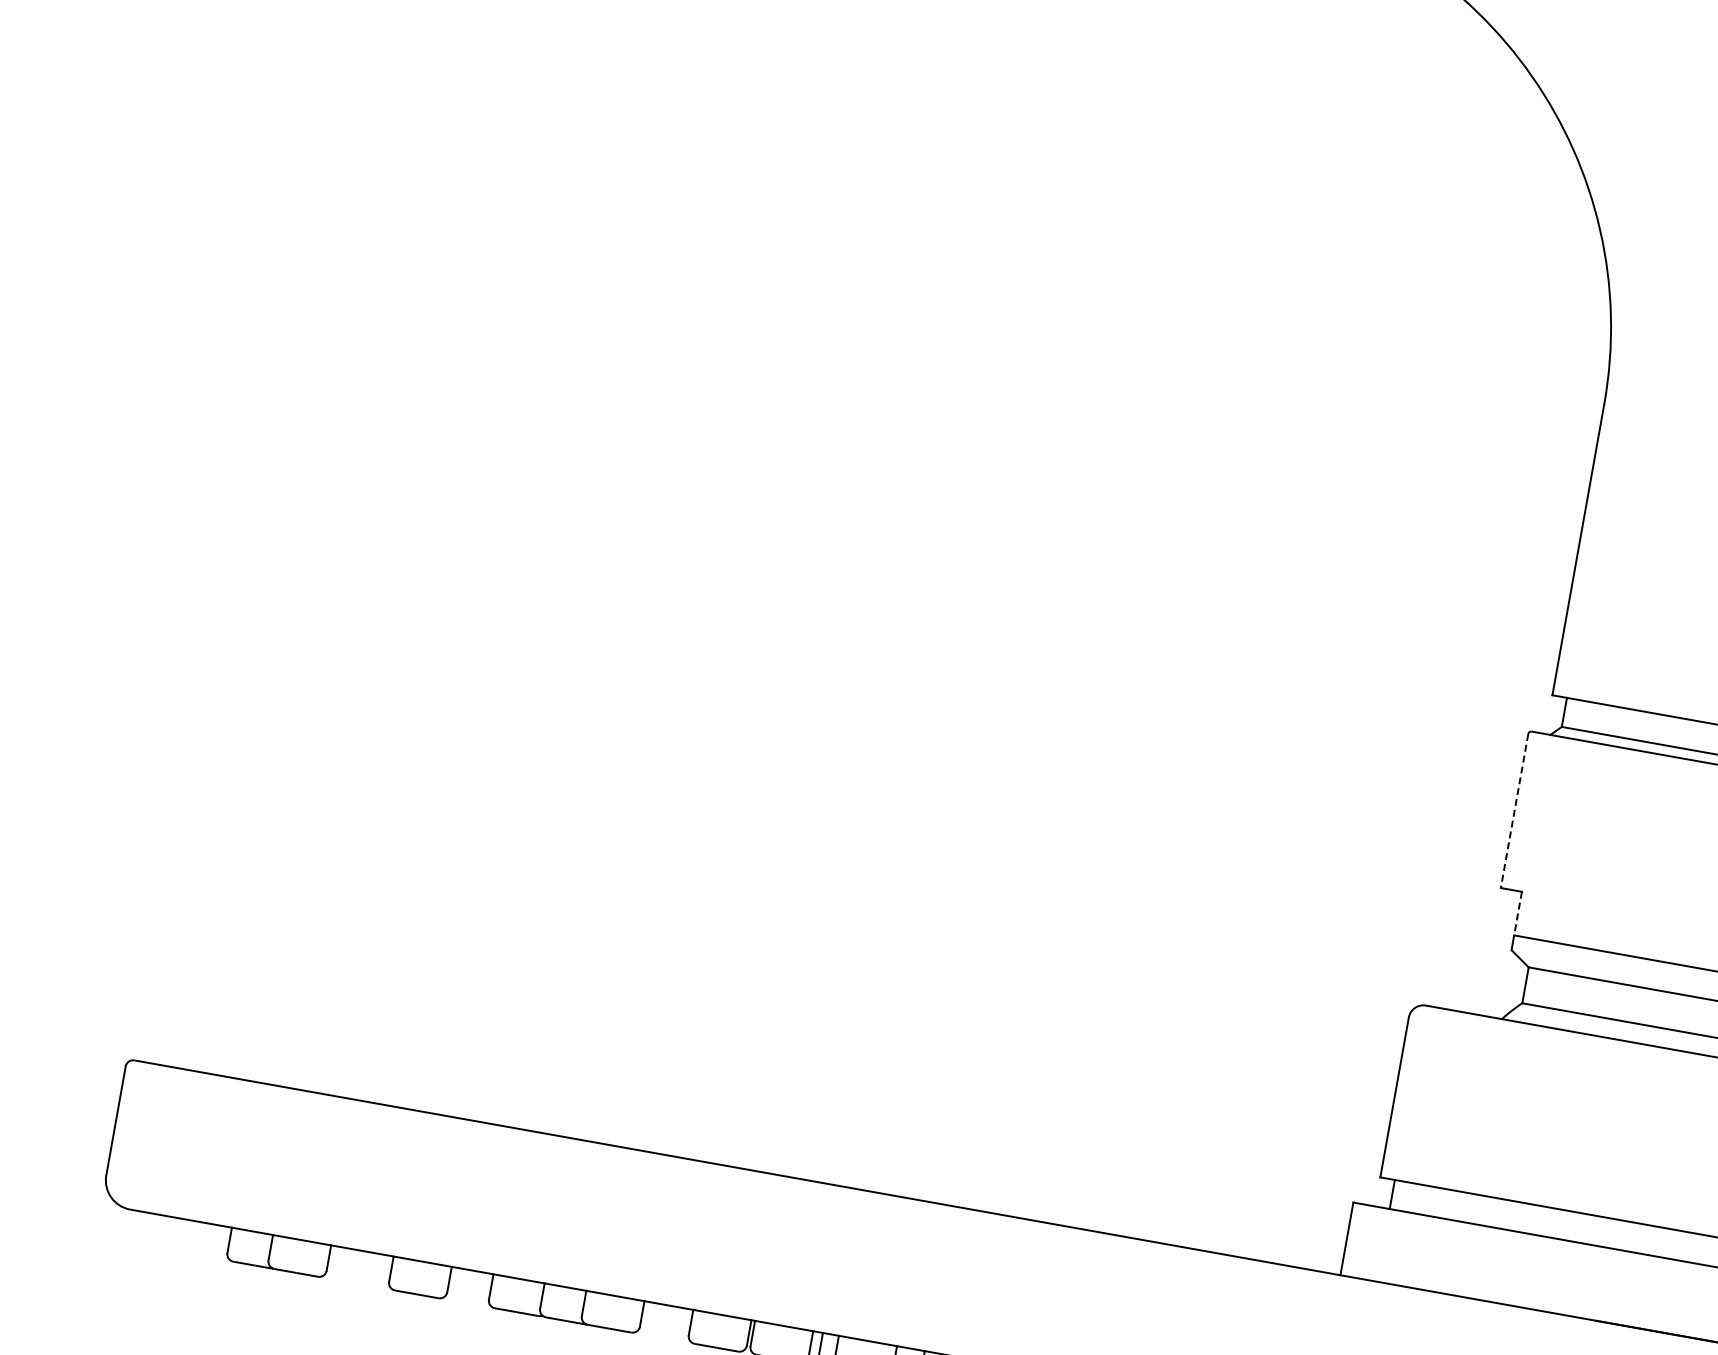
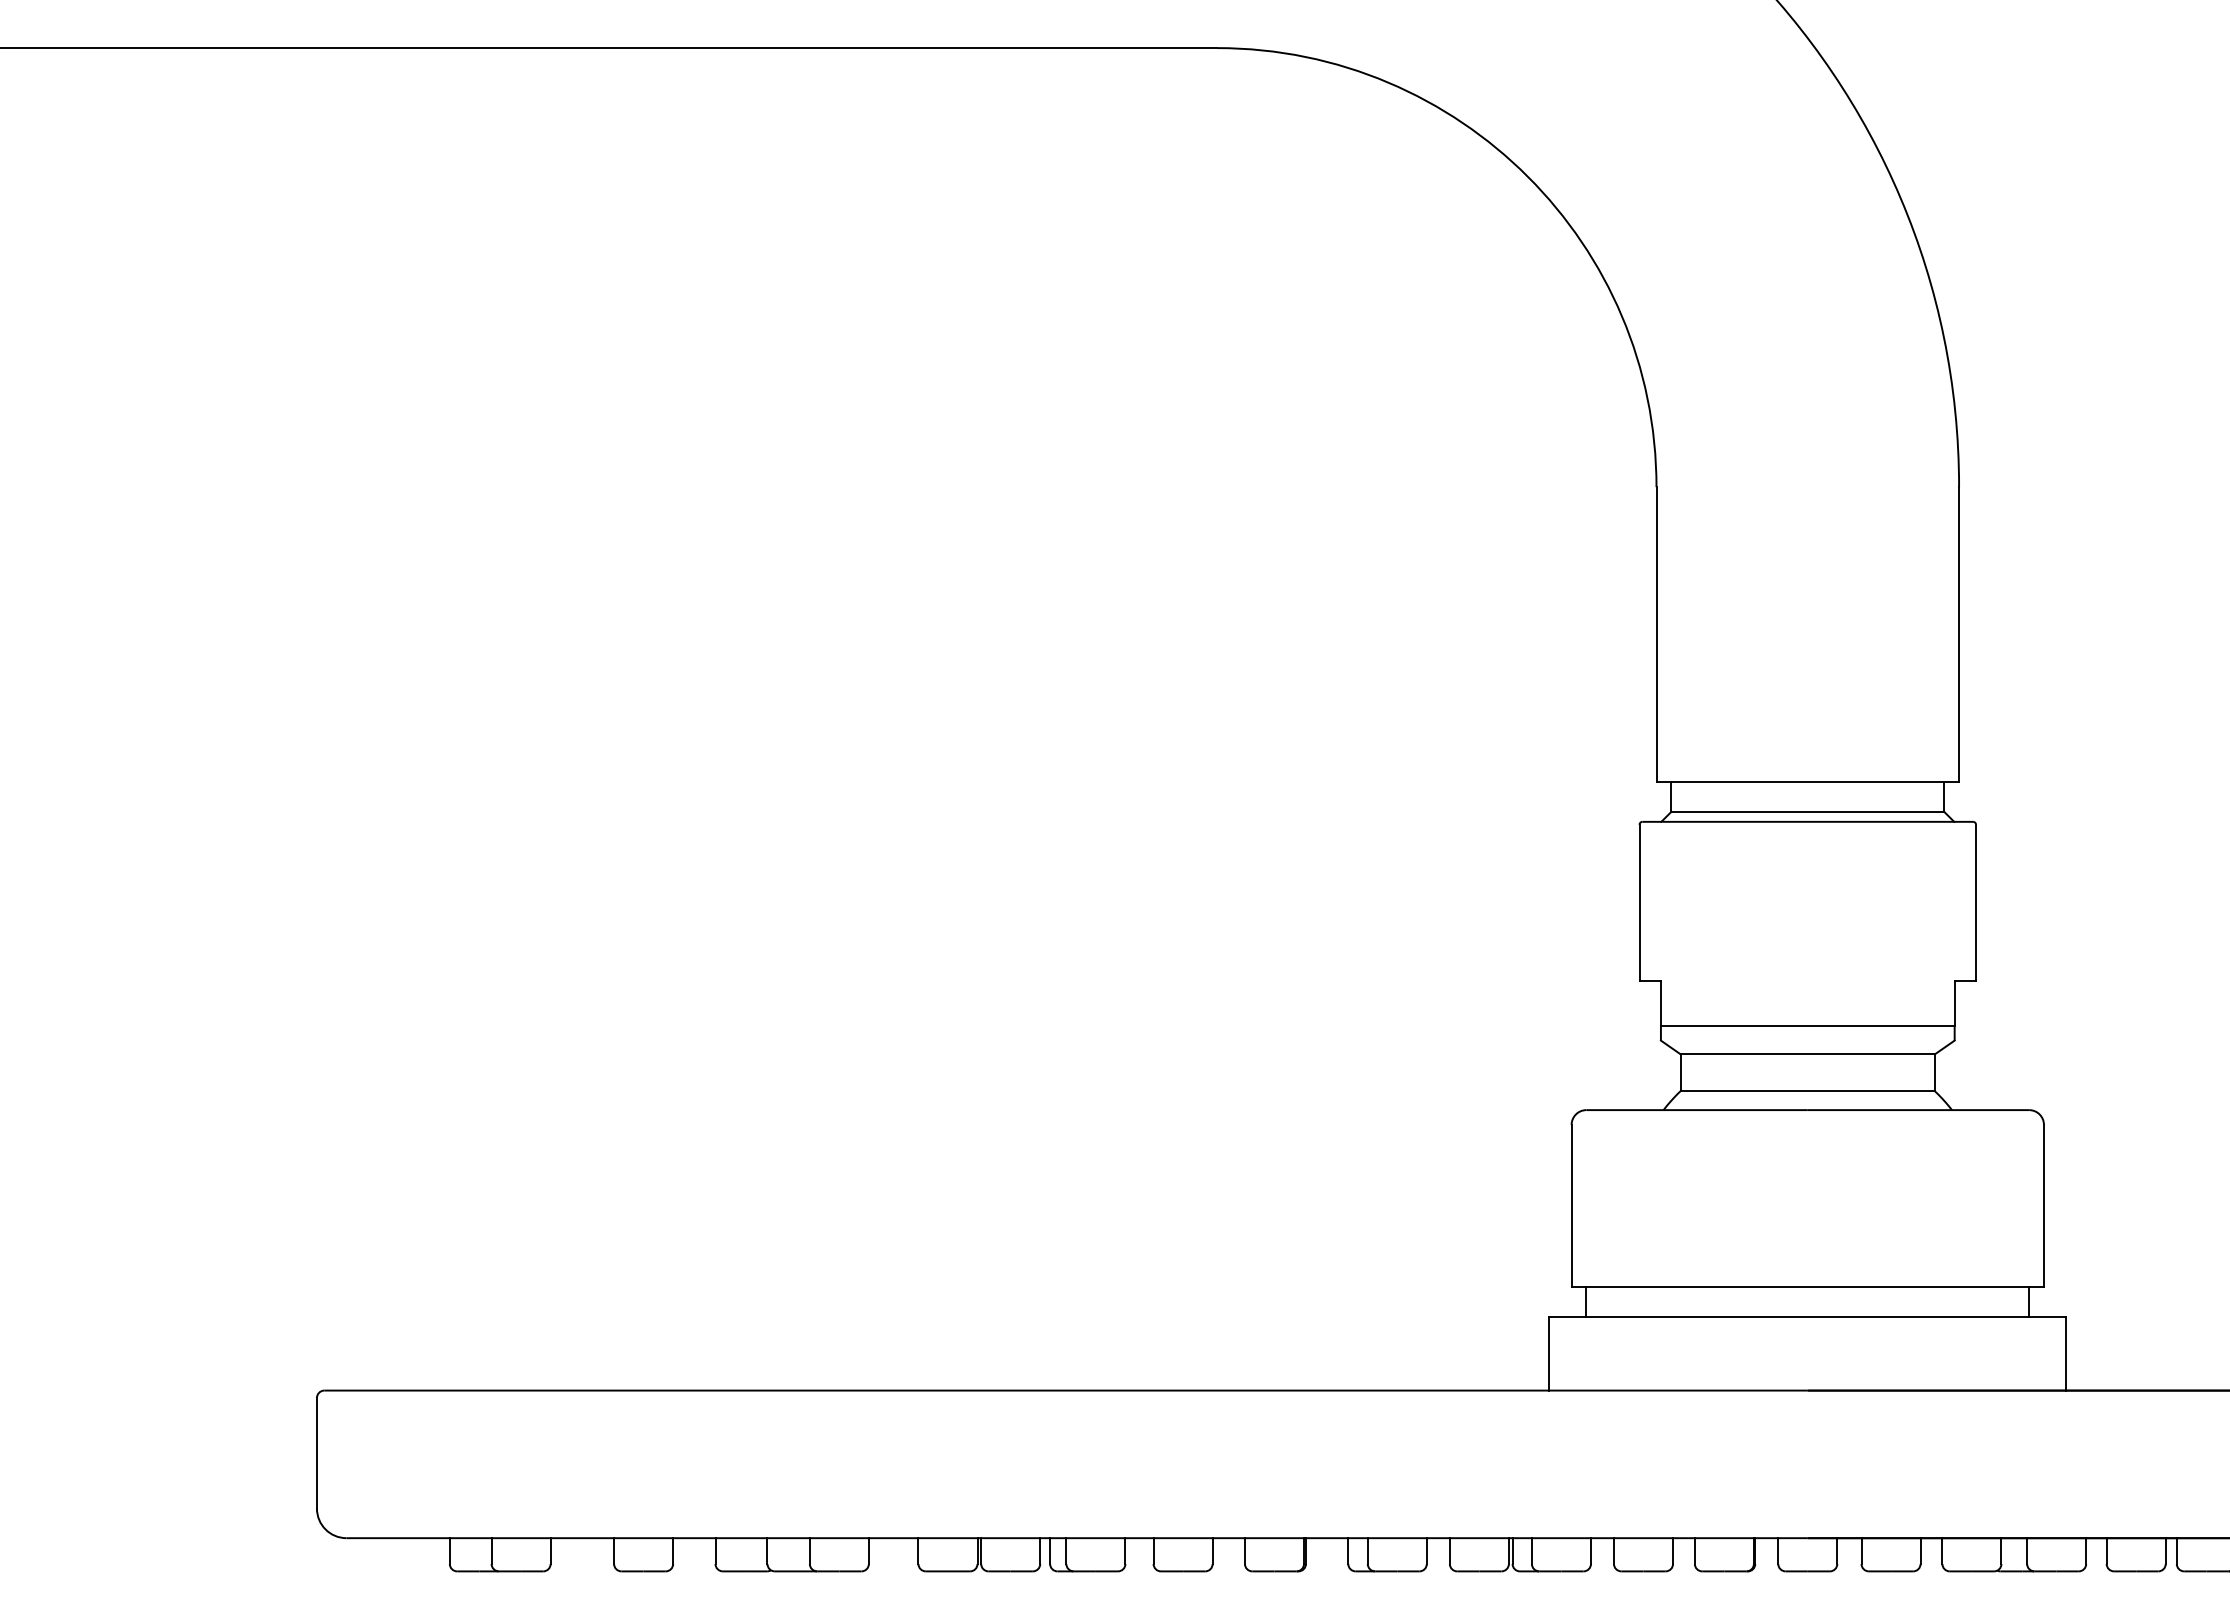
line: (1514, 811) -> (1639, 903), dashed -> solid
line: (1517, 913) -> (1660, 1003), dashed -> solid

